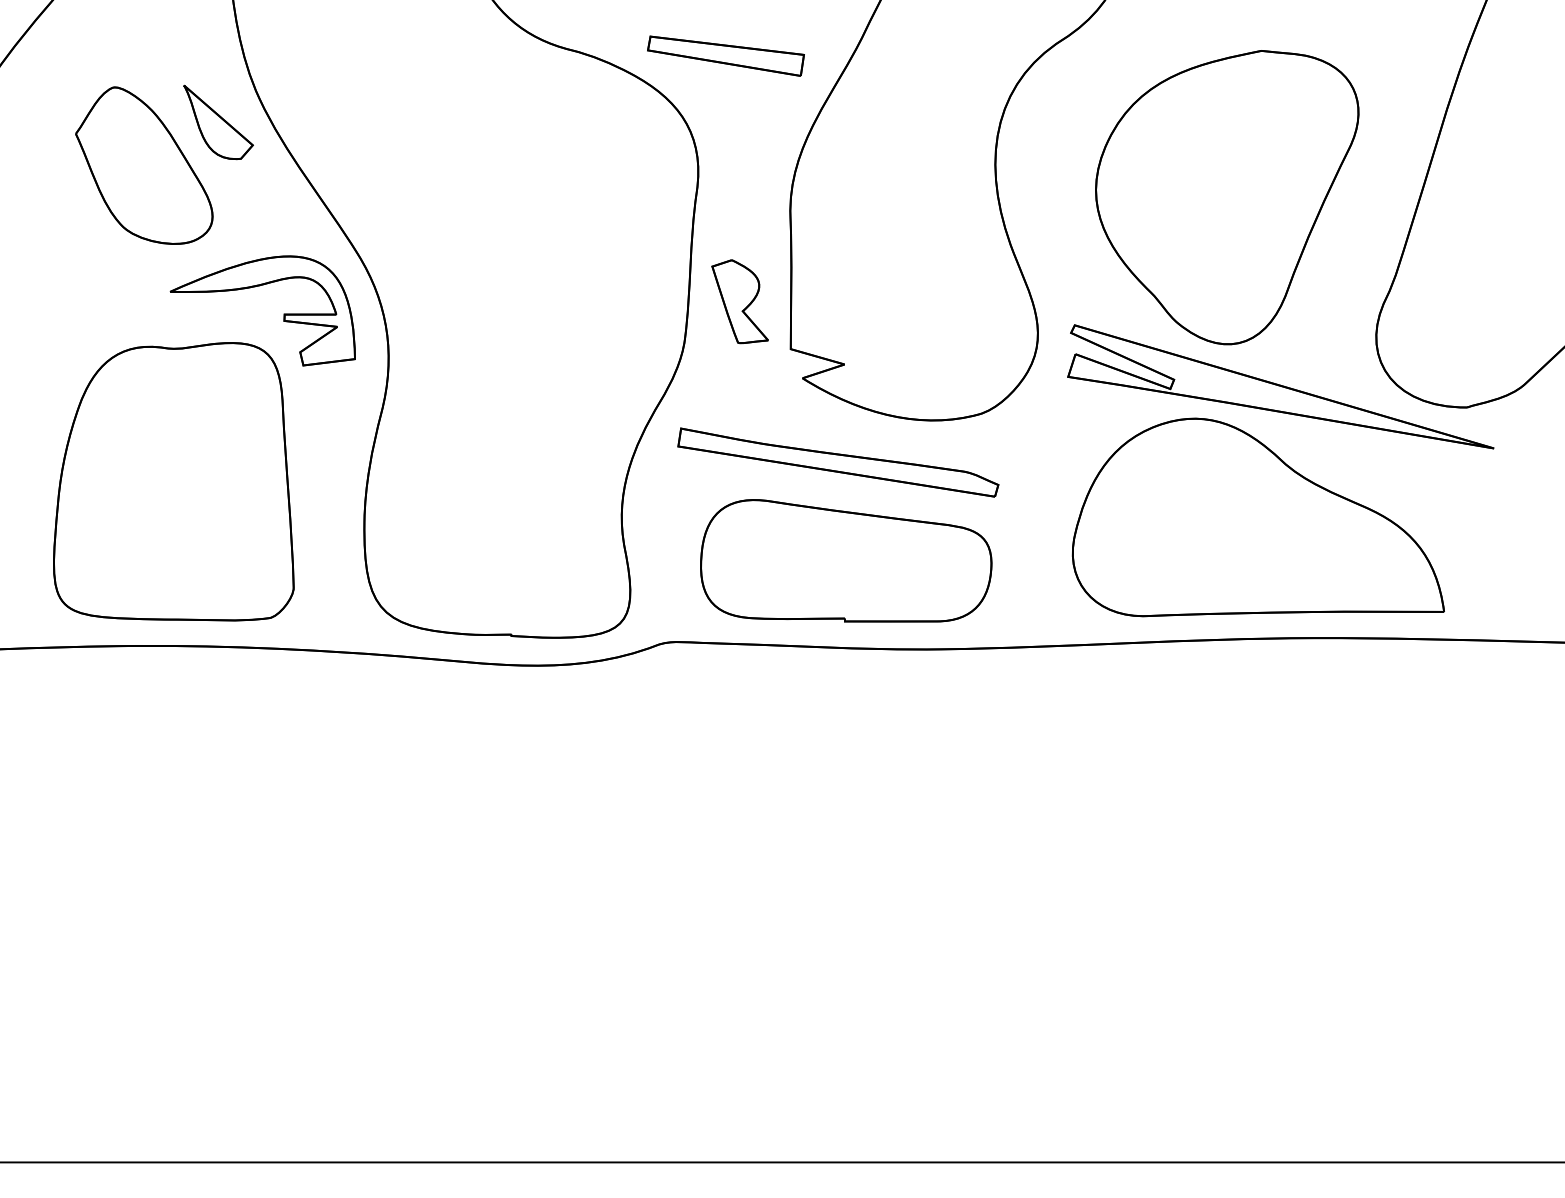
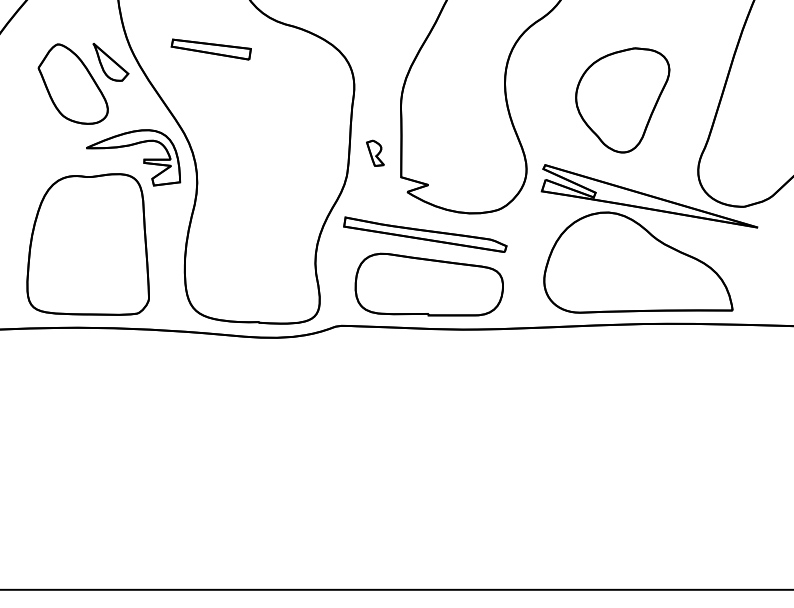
part: (724, 55) -> (210, 49), moved
part: (1226, 197) -> (622, 100), size x0.7
part: (740, 302) -> (375, 153), size x0.6

